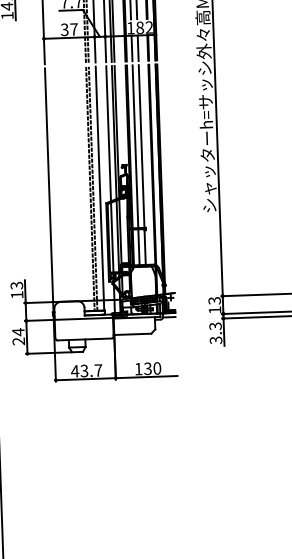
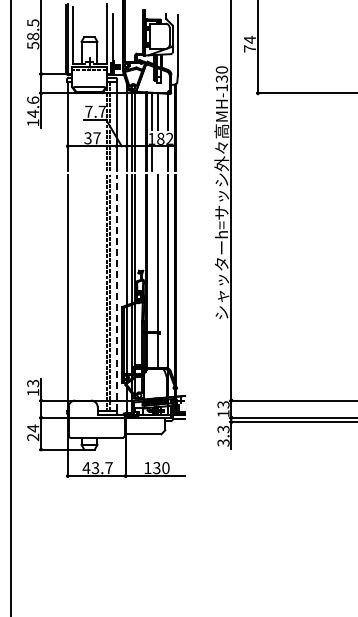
line: (138, 48) -> (158, 158), removed
line: (136, 165) -> (152, 271), removed
line: (99, 188) -> (116, 292), solid -> dashed

